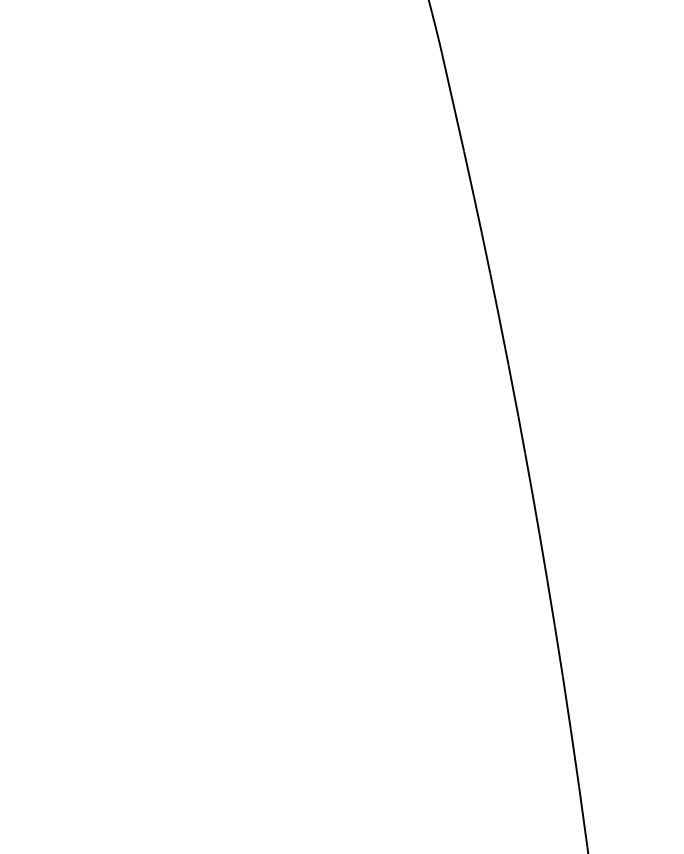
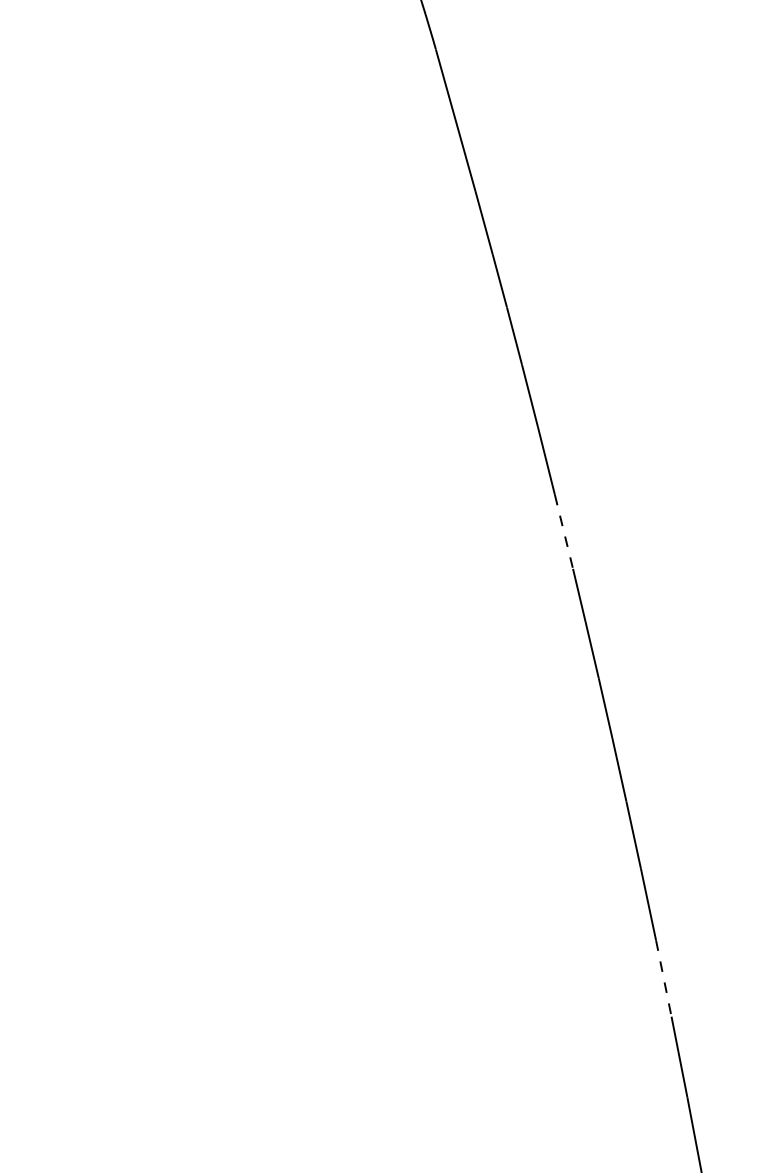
line: (513, 390) -> (564, 531), solid -> dashed
line: (566, 703) -> (663, 979), solid -> dashed

